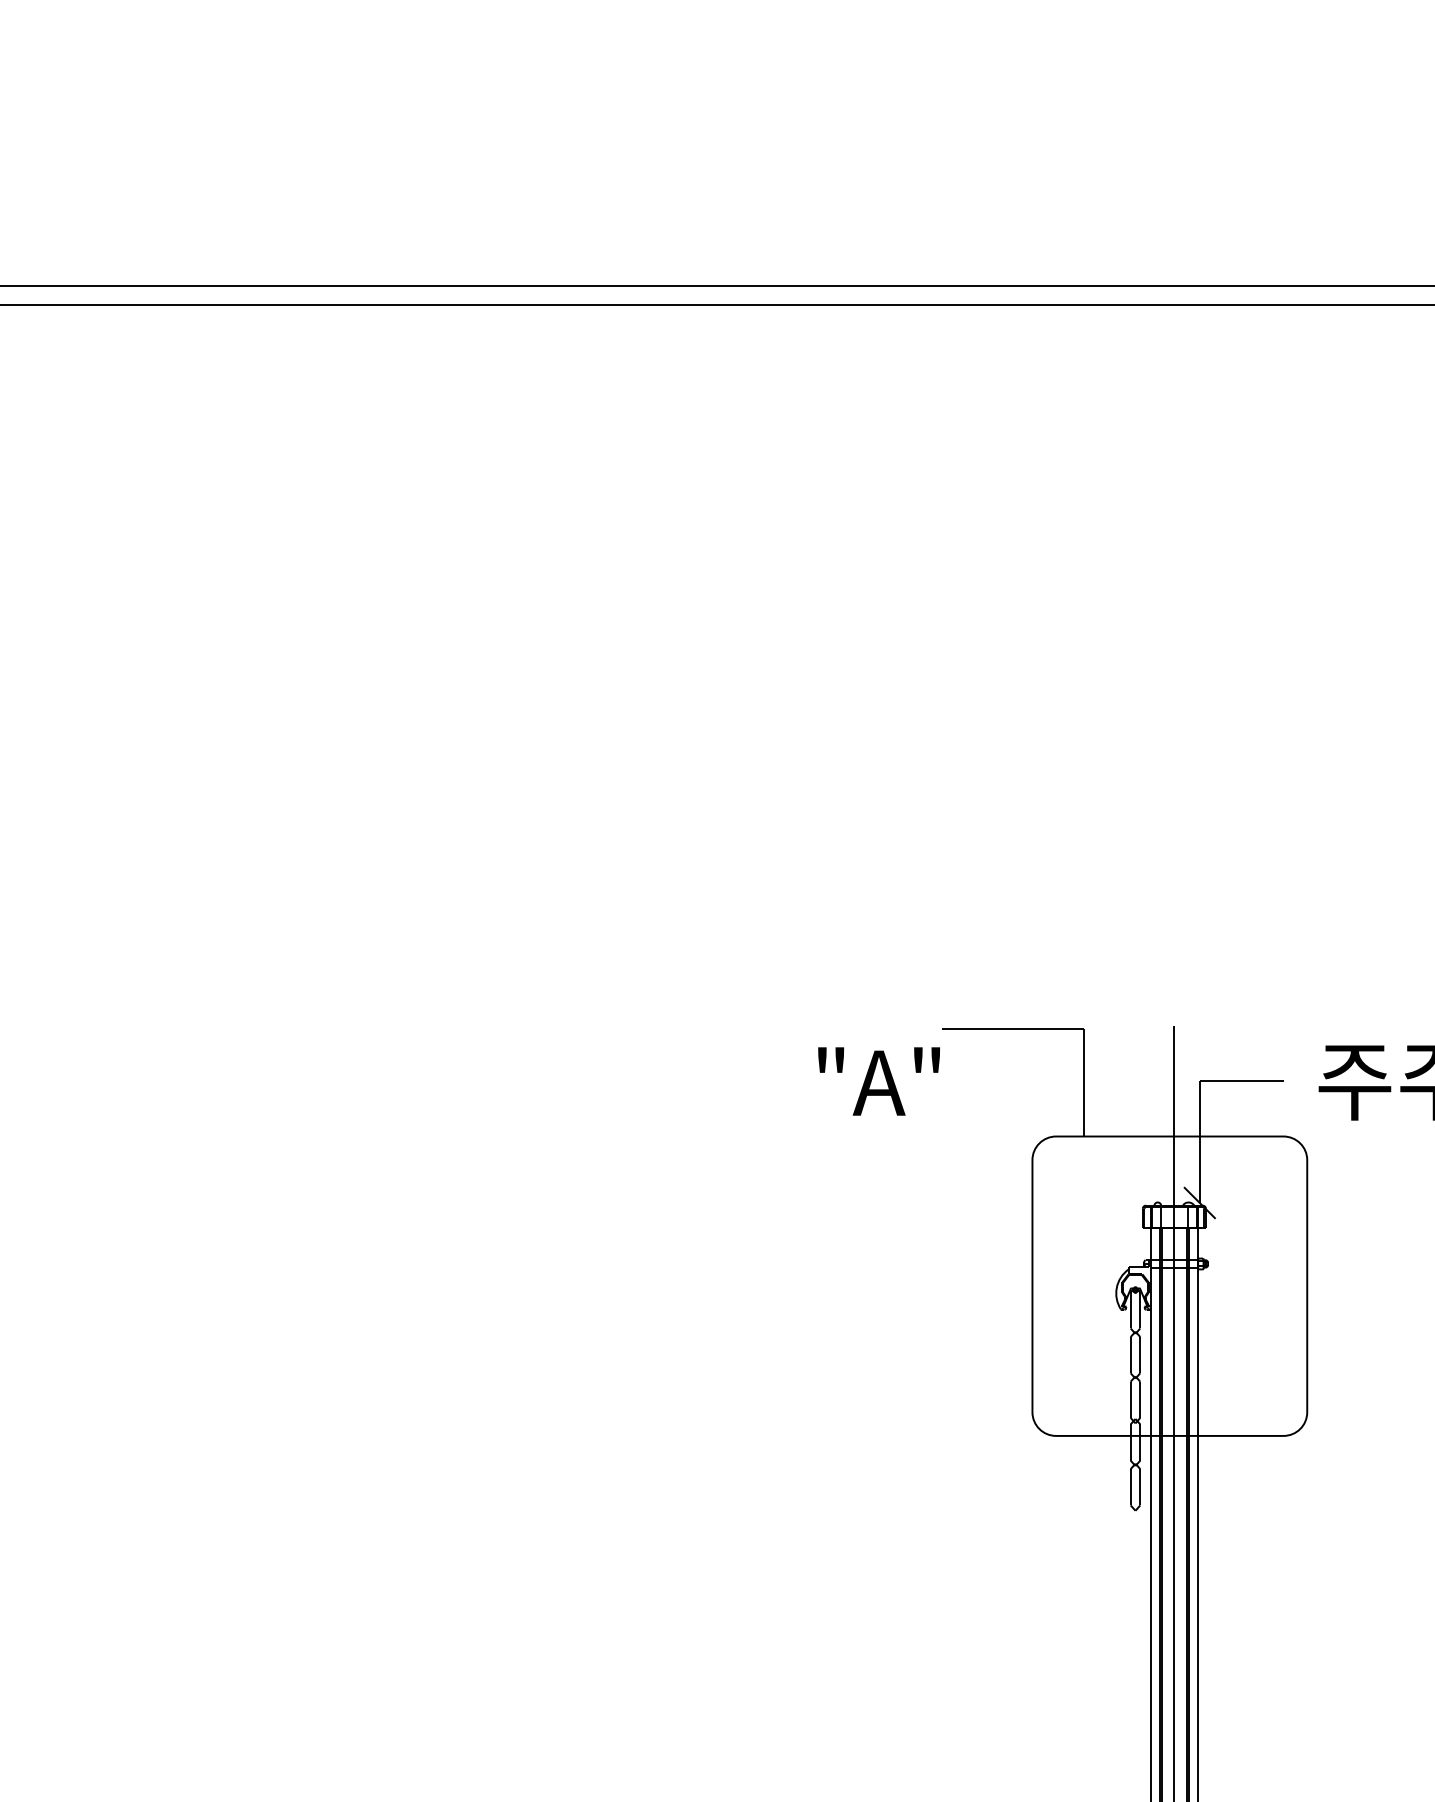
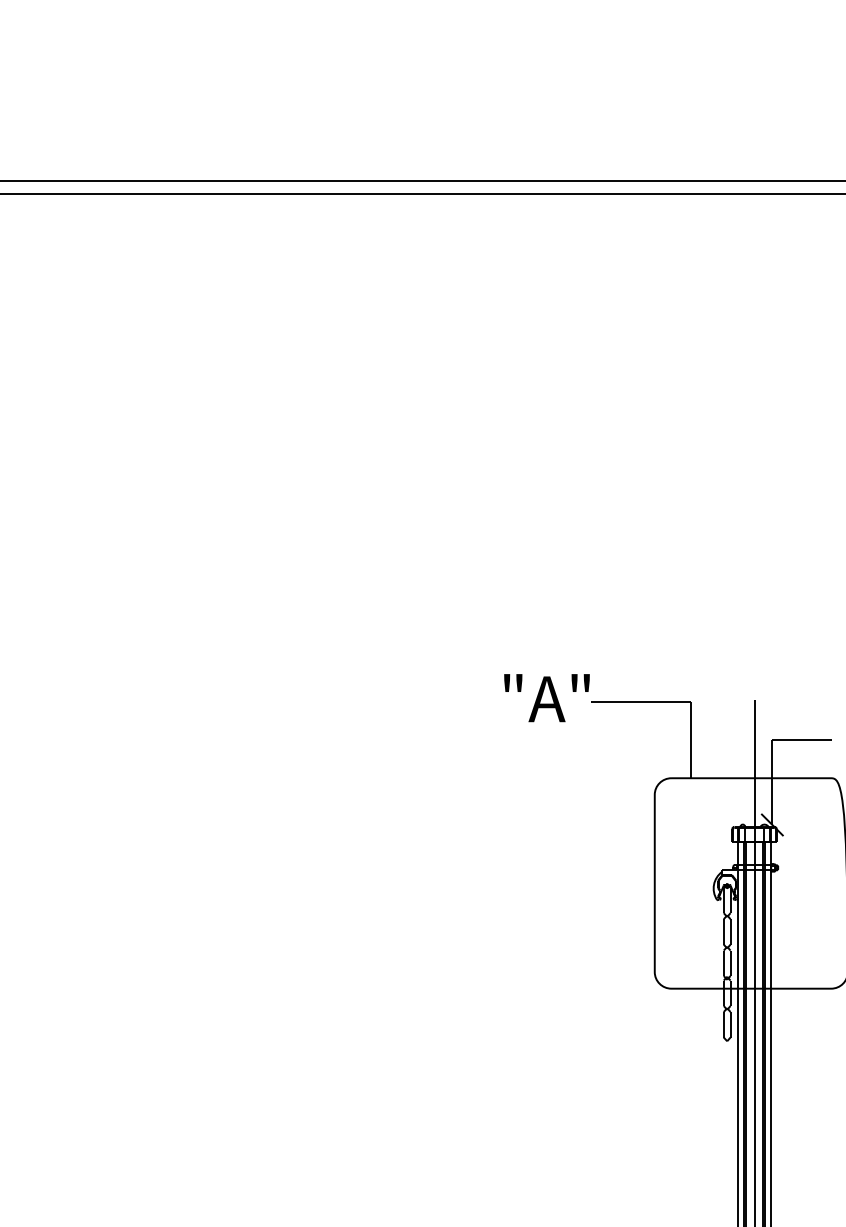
text: (878, 1081) -> (546, 698), moved

